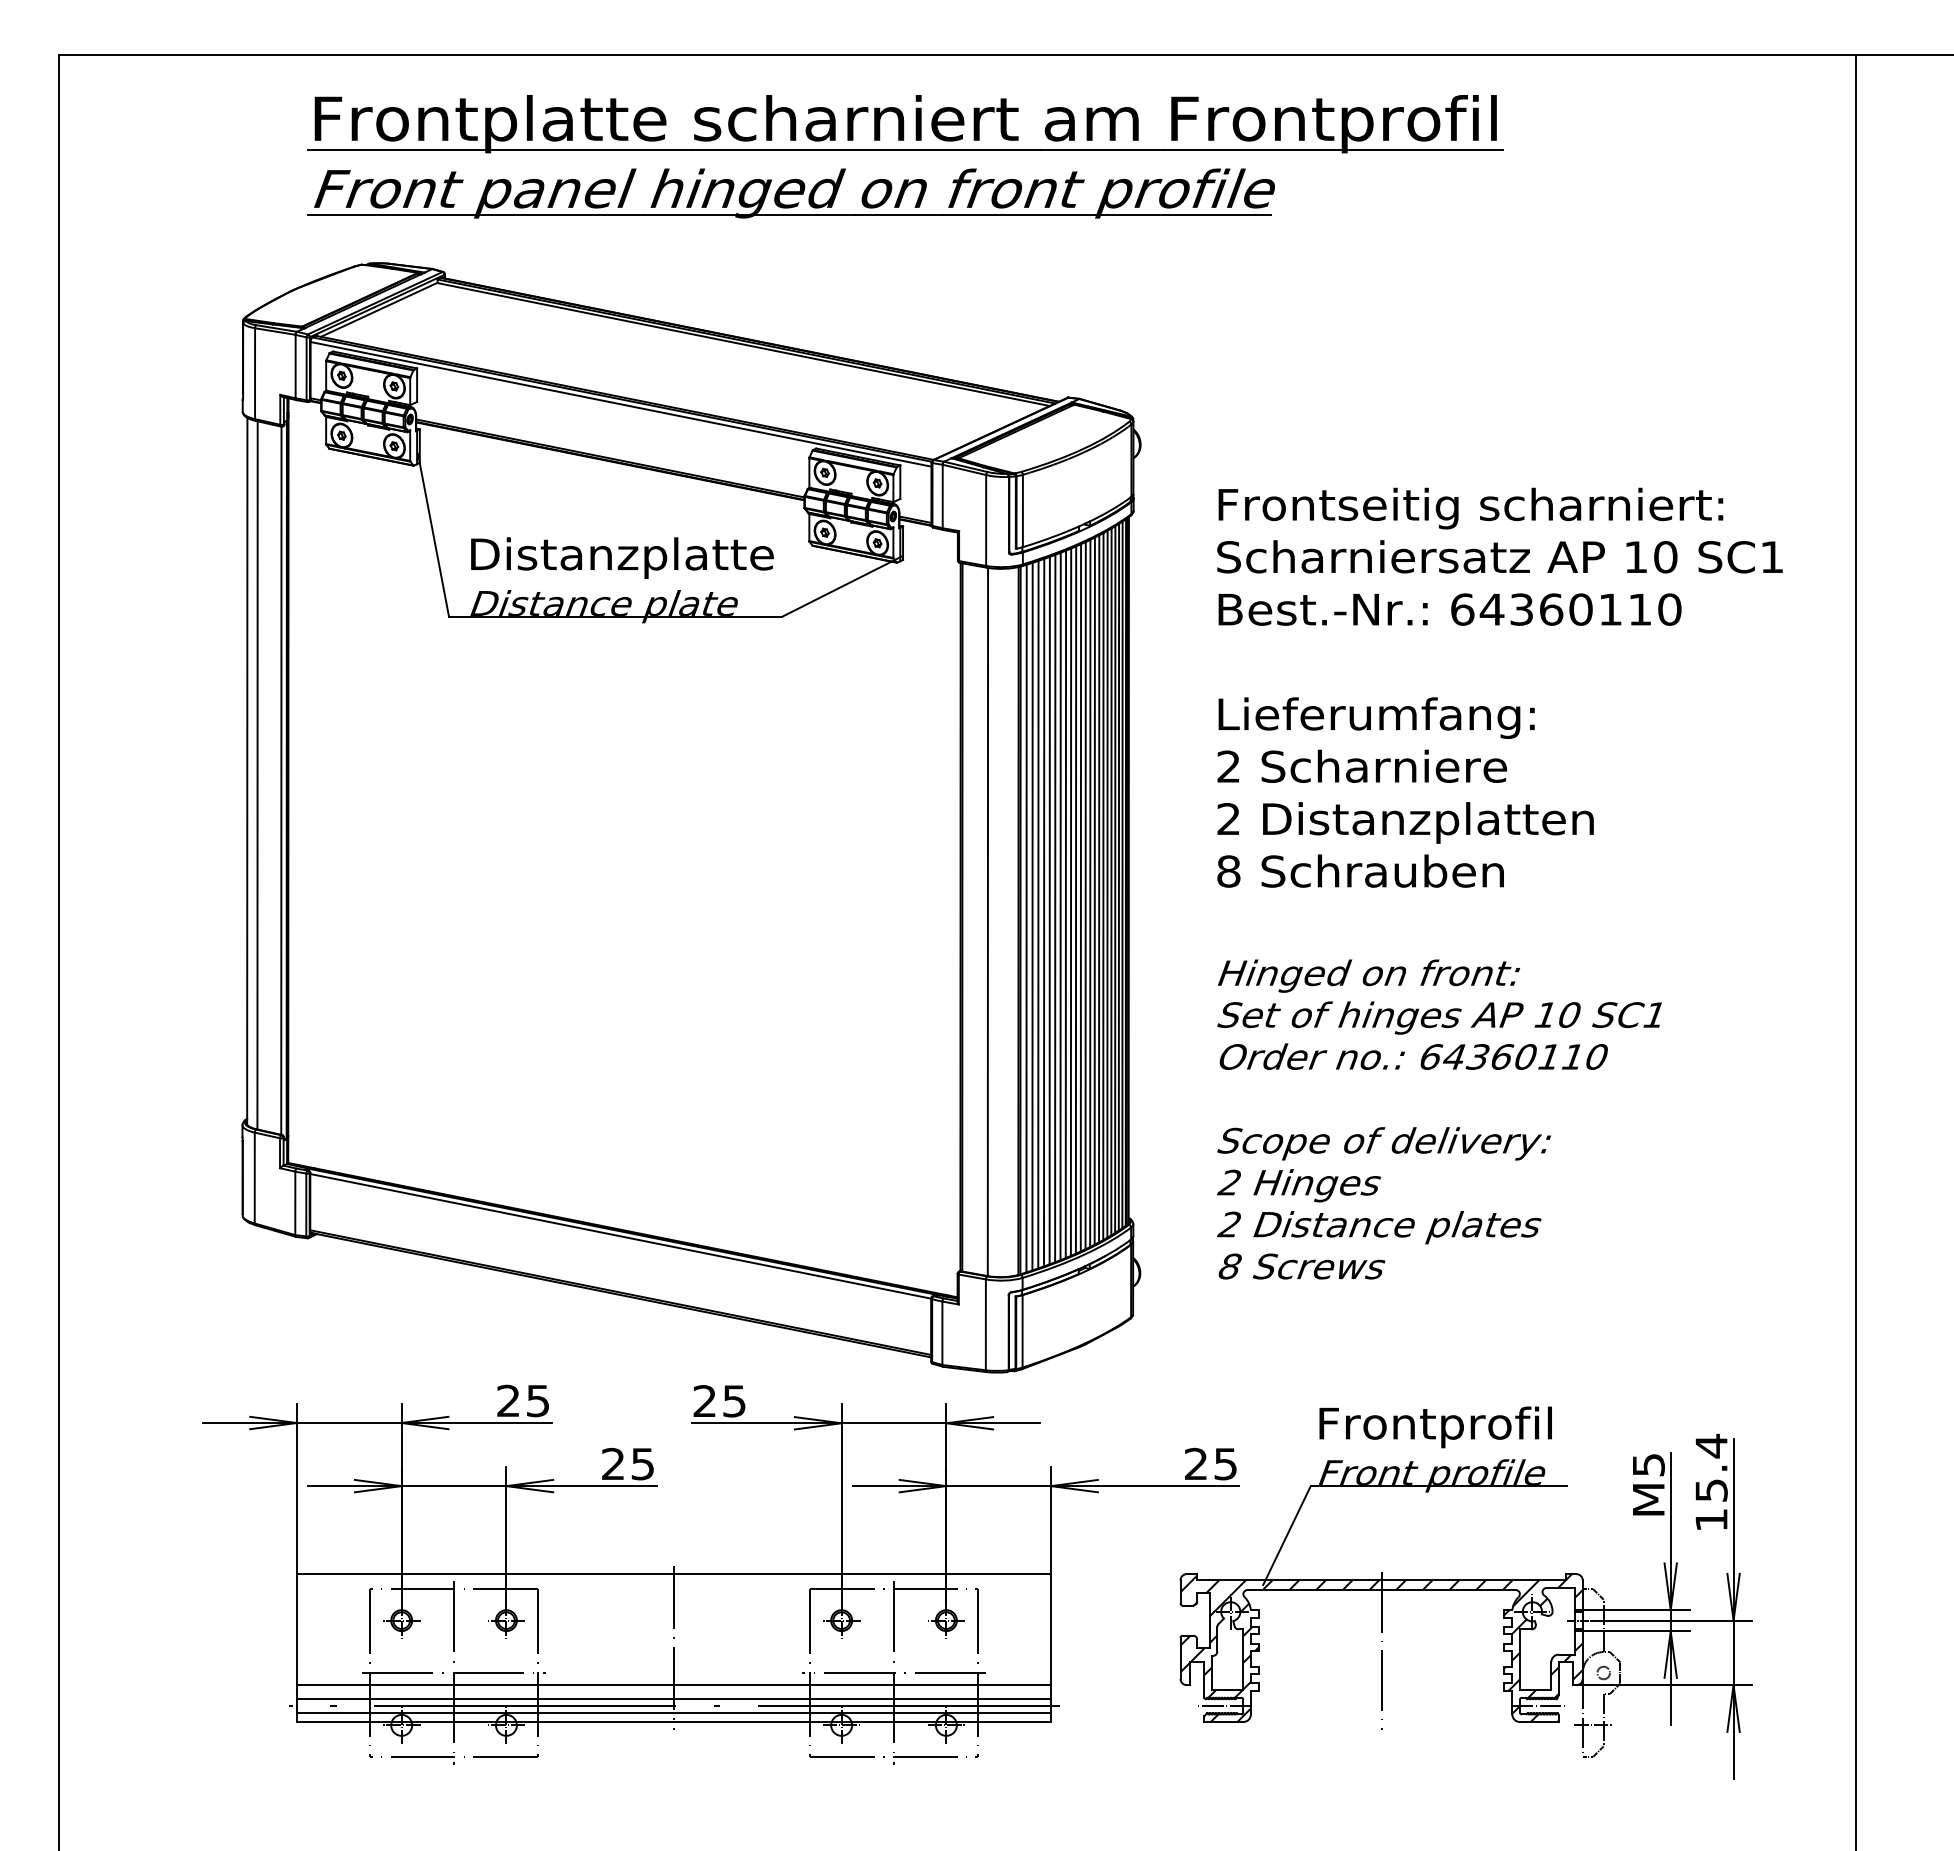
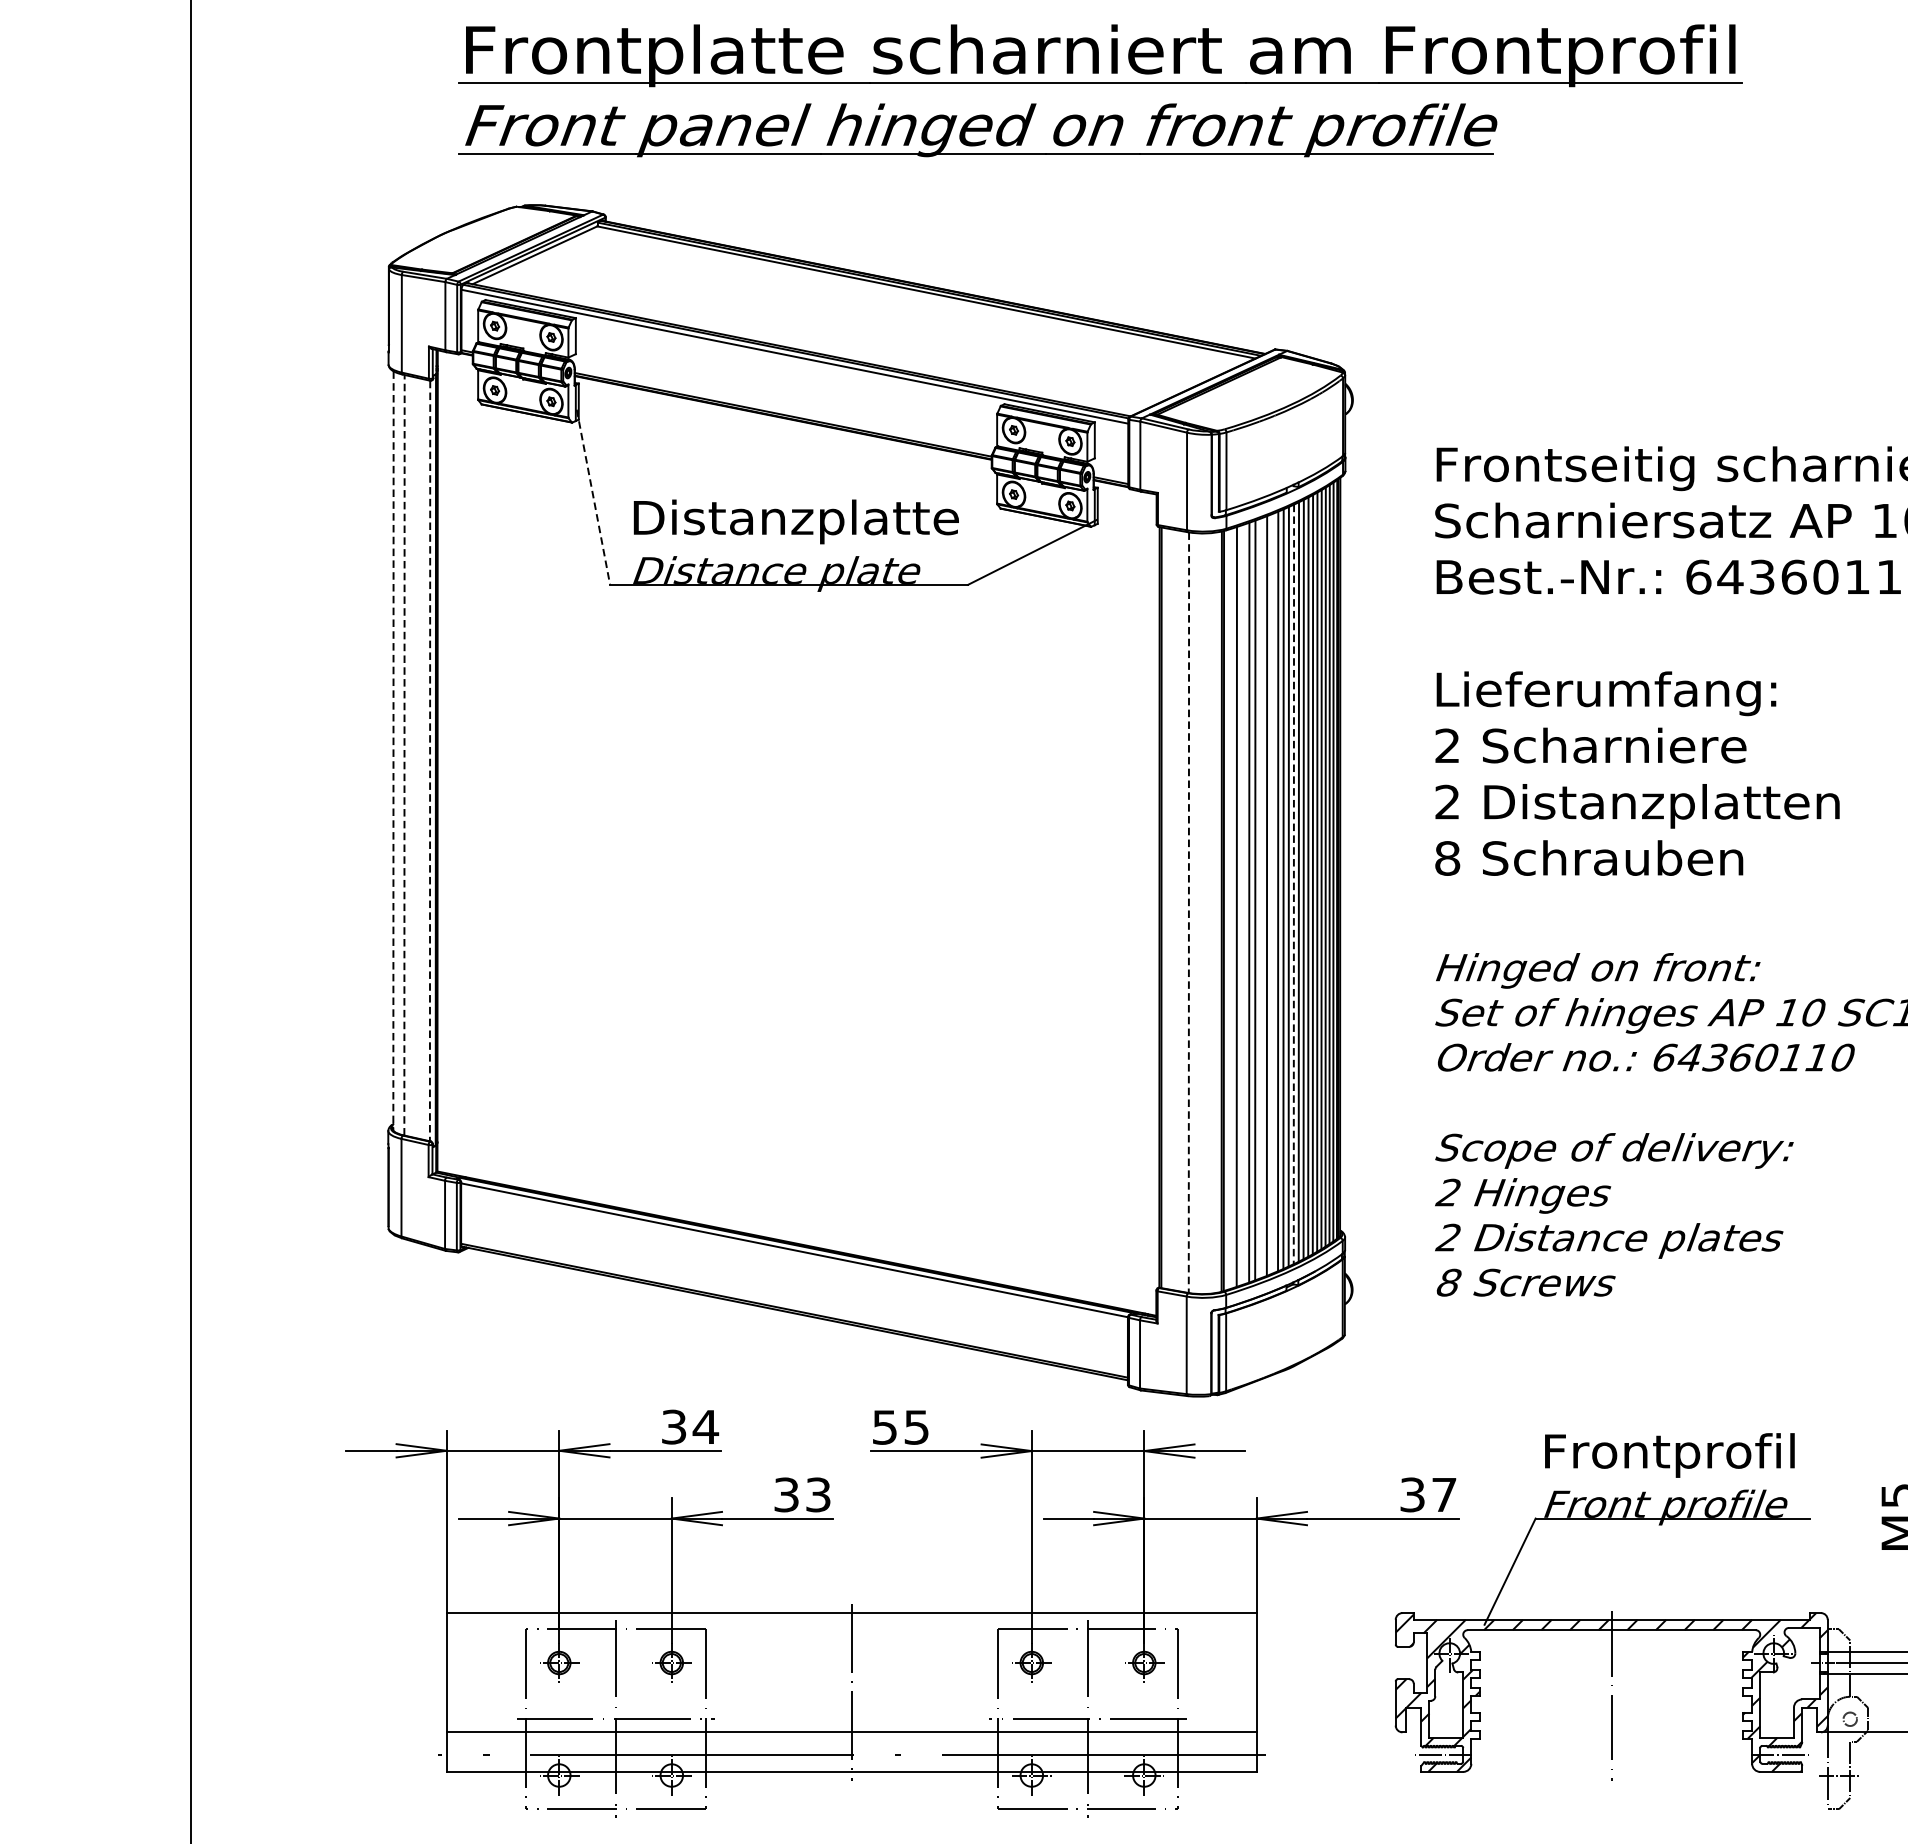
line: (433, 535) -> (593, 497), solid -> dashed
line: (247, 771) -> (393, 751), solid -> dashed
line: (257, 774) -> (404, 754), solid -> dashed
line: (281, 781) -> (430, 761), solid -> dashed
line: (1085, 895) -> (1293, 884), solid -> dashed
line: (1065, 904) -> (1272, 893), removed
line: (1055, 908) -> (1261, 898), removed
line: (1038, 914) -> (1243, 904), removed
line: (1026, 918) -> (1230, 908), removed
line: (987, 922) -> (1188, 913), solid -> dashed
text: (523, 1401) -> (690, 1427), 25 -> 34
text: (704, 1401) -> (884, 1427), 25 -> 55
text: (628, 1463) -> (802, 1494), 25 -> 33
text: (1210, 1464) -> (1427, 1495), 25 -> 37
line: (673, 1699) -> (851, 1747), removed
line: (673, 1713) -> (851, 1762), removed

